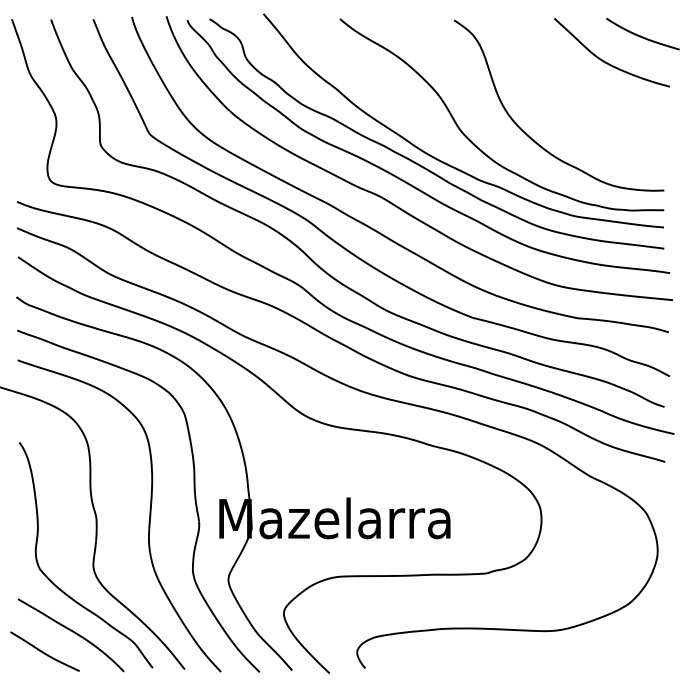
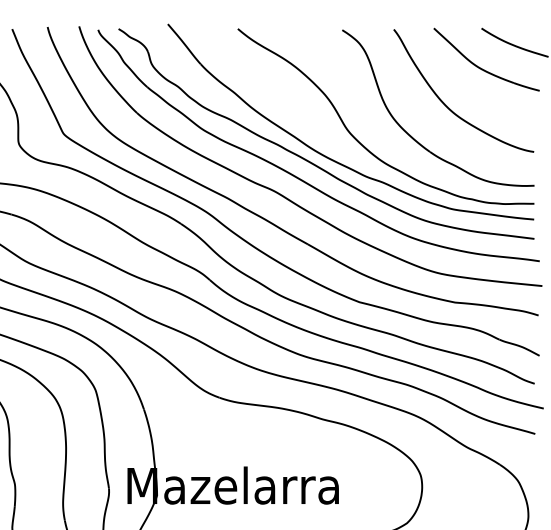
curve: (569, 103) -> (447, 106), added

